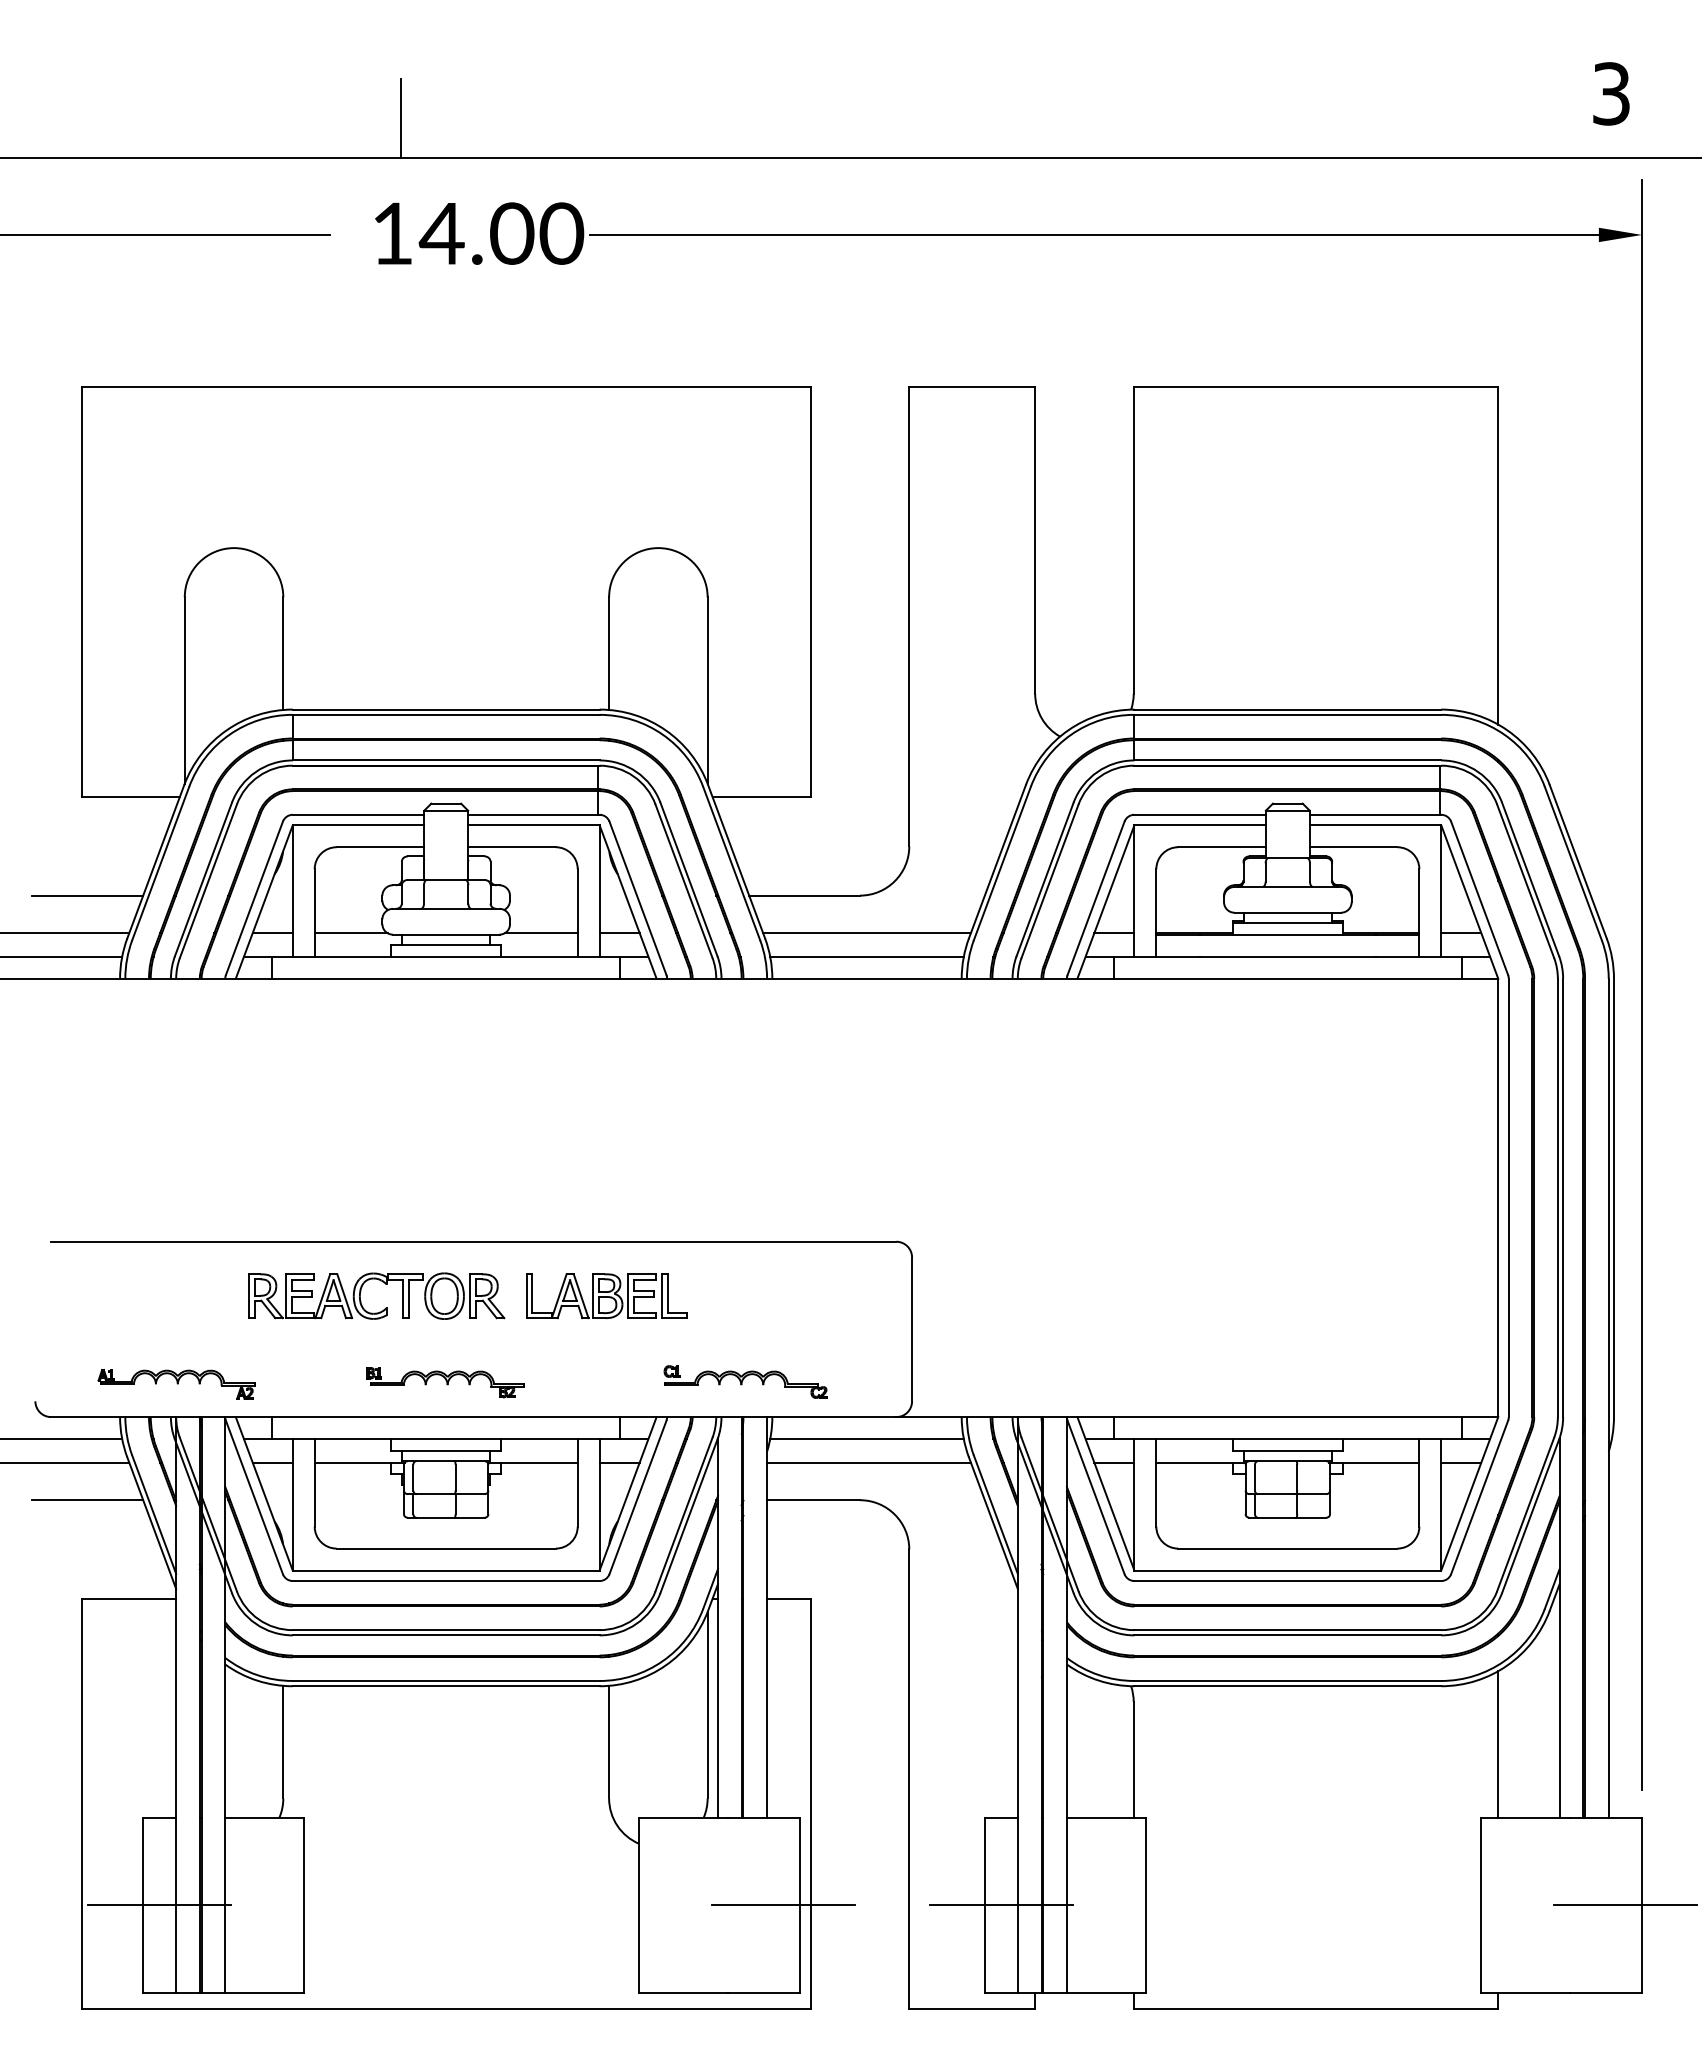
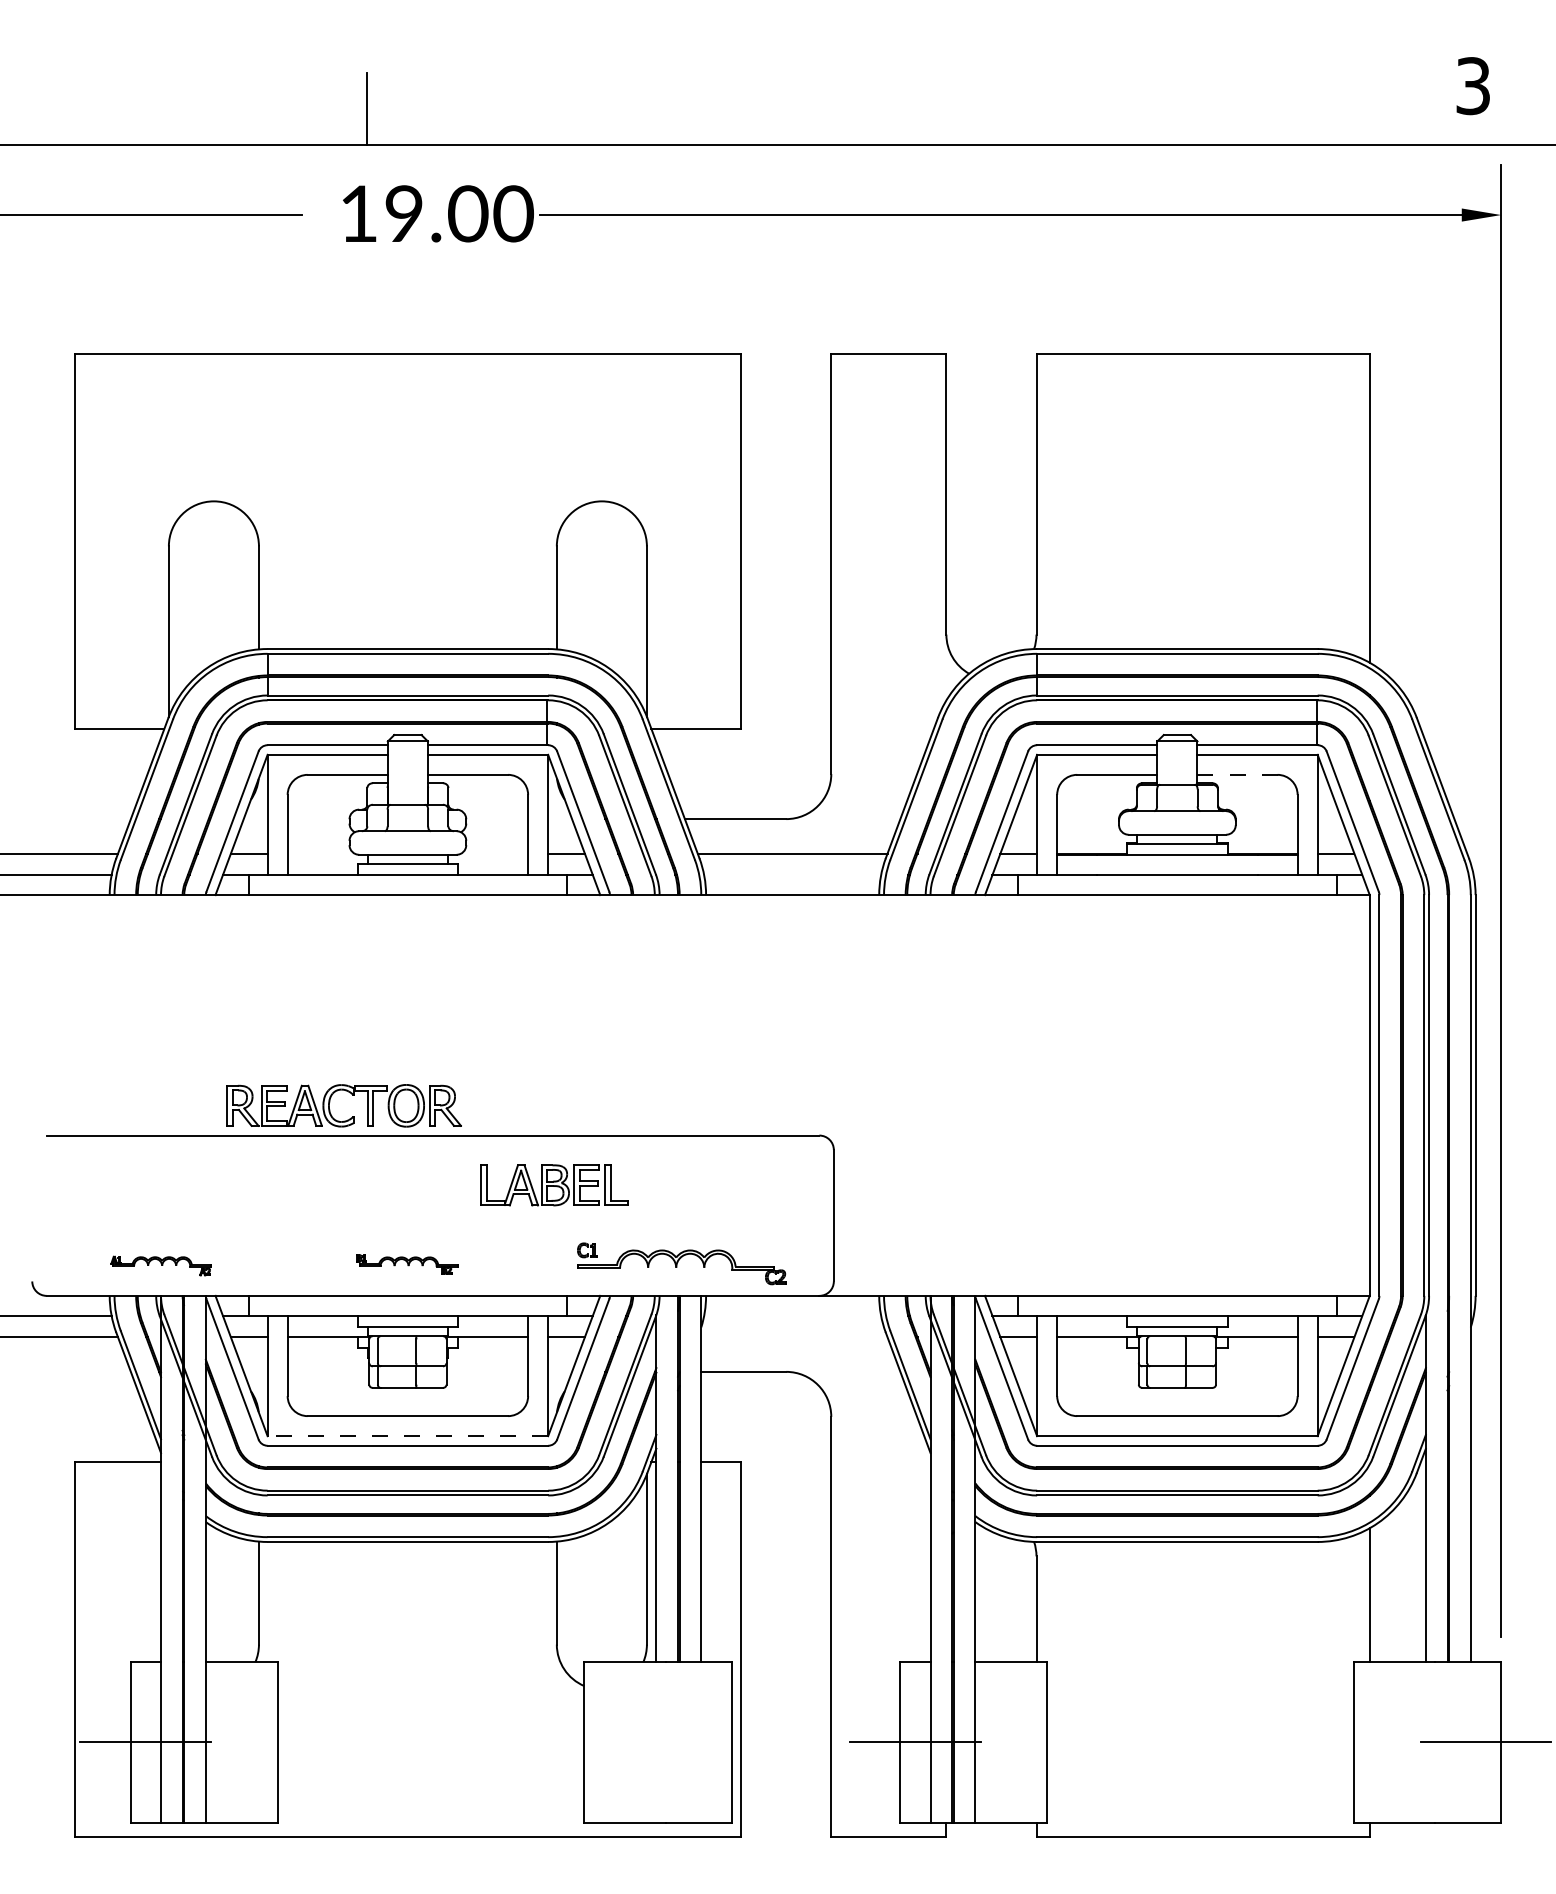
text: (441, 233) -> (403, 213), 14.00 -> 19.00
line: (1353, 847) -> (1237, 775), solid -> dashed
line: (87, 895) -> (79, 818), removed
line: (350, 933) -> (320, 853), removed
line: (540, 933) -> (494, 853), removed
line: (866, 956) -> (792, 874), removed
part: (385, 1284) -> (352, 1095), moved
part: (745, 1381) -> (681, 1263), size x1.4
part: (445, 1382) -> (407, 1264), size x0.7
part: (176, 1384) -> (161, 1266), size x0.7
line: (866, 1439) -> (792, 1316), removed
line: (868, 1462) -> (794, 1337), removed
line: (87, 1500) -> (79, 1372), removed
line: (445, 1570) -> (407, 1436), solid -> dashed
line: (783, 1905) -> (716, 1742), removed

